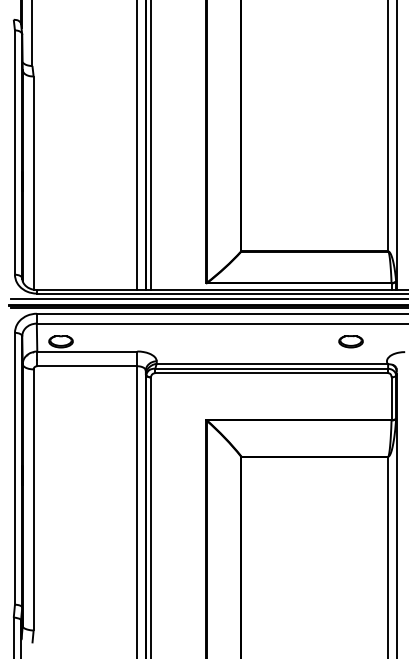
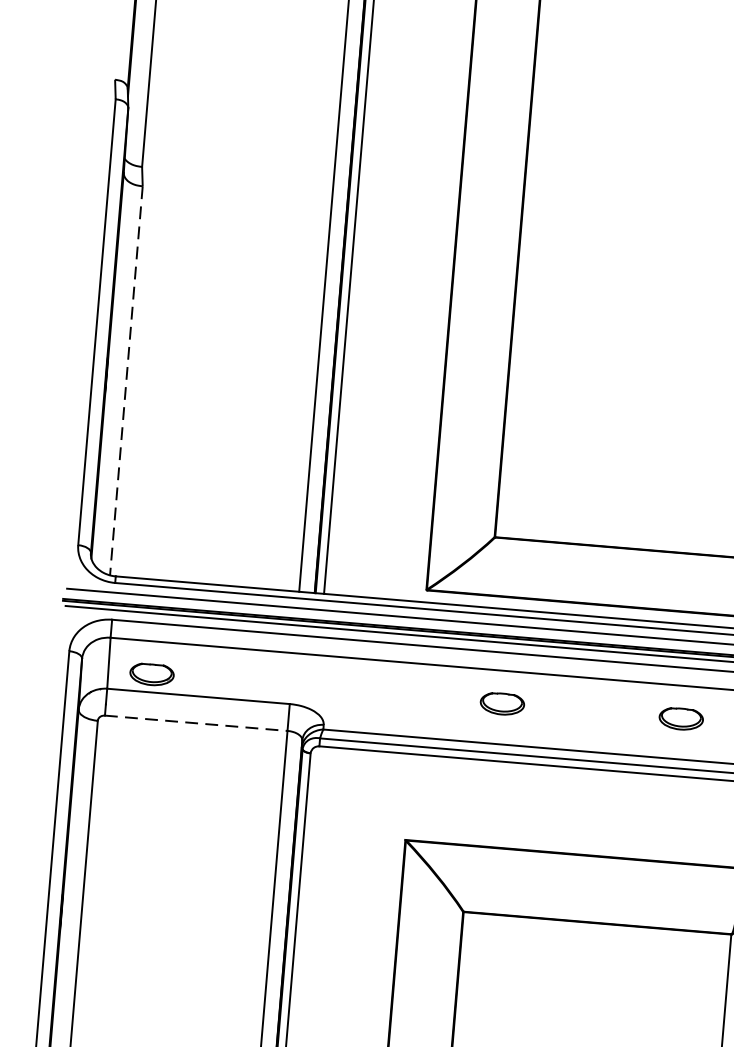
line: (33, 183) -> (126, 381), solid -> dashed
part: (252, 341) -> (501, 703), added
line: (87, 366) -> (196, 723), solid -> dashed

